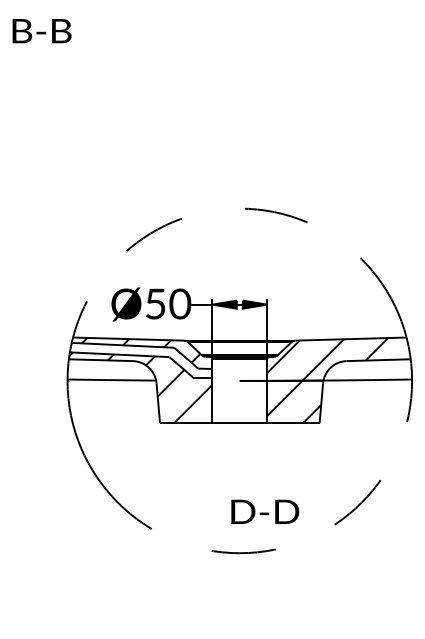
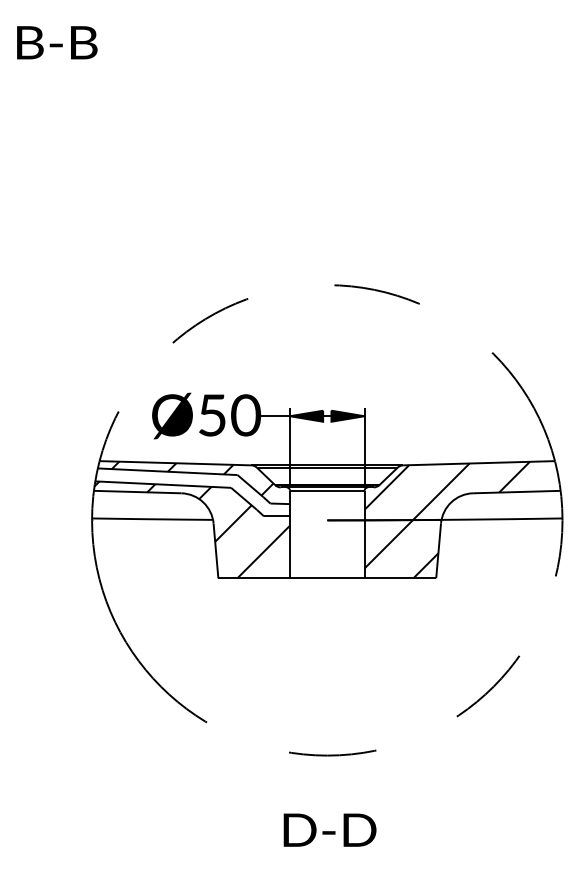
text: (264, 511) -> (329, 829), moved

